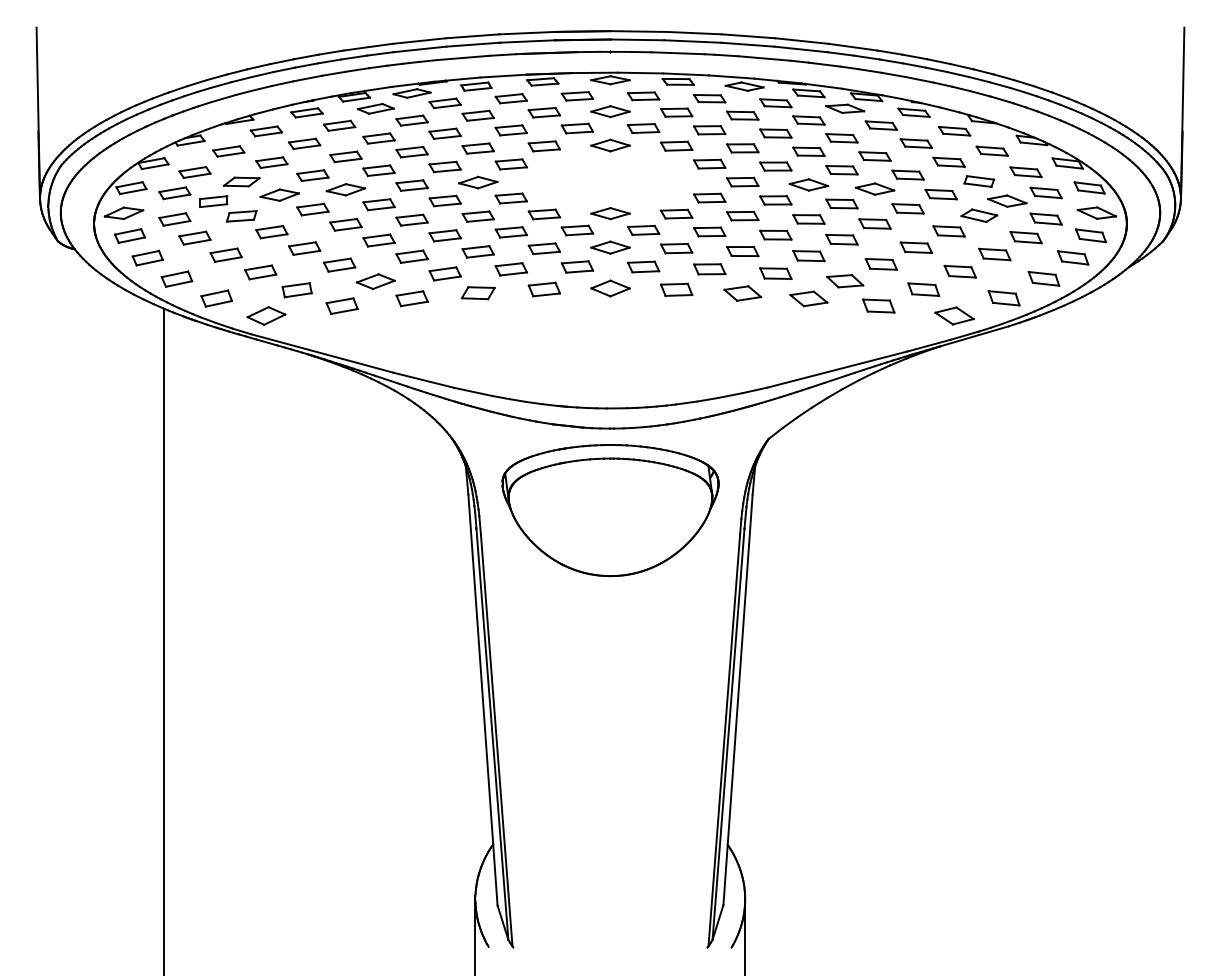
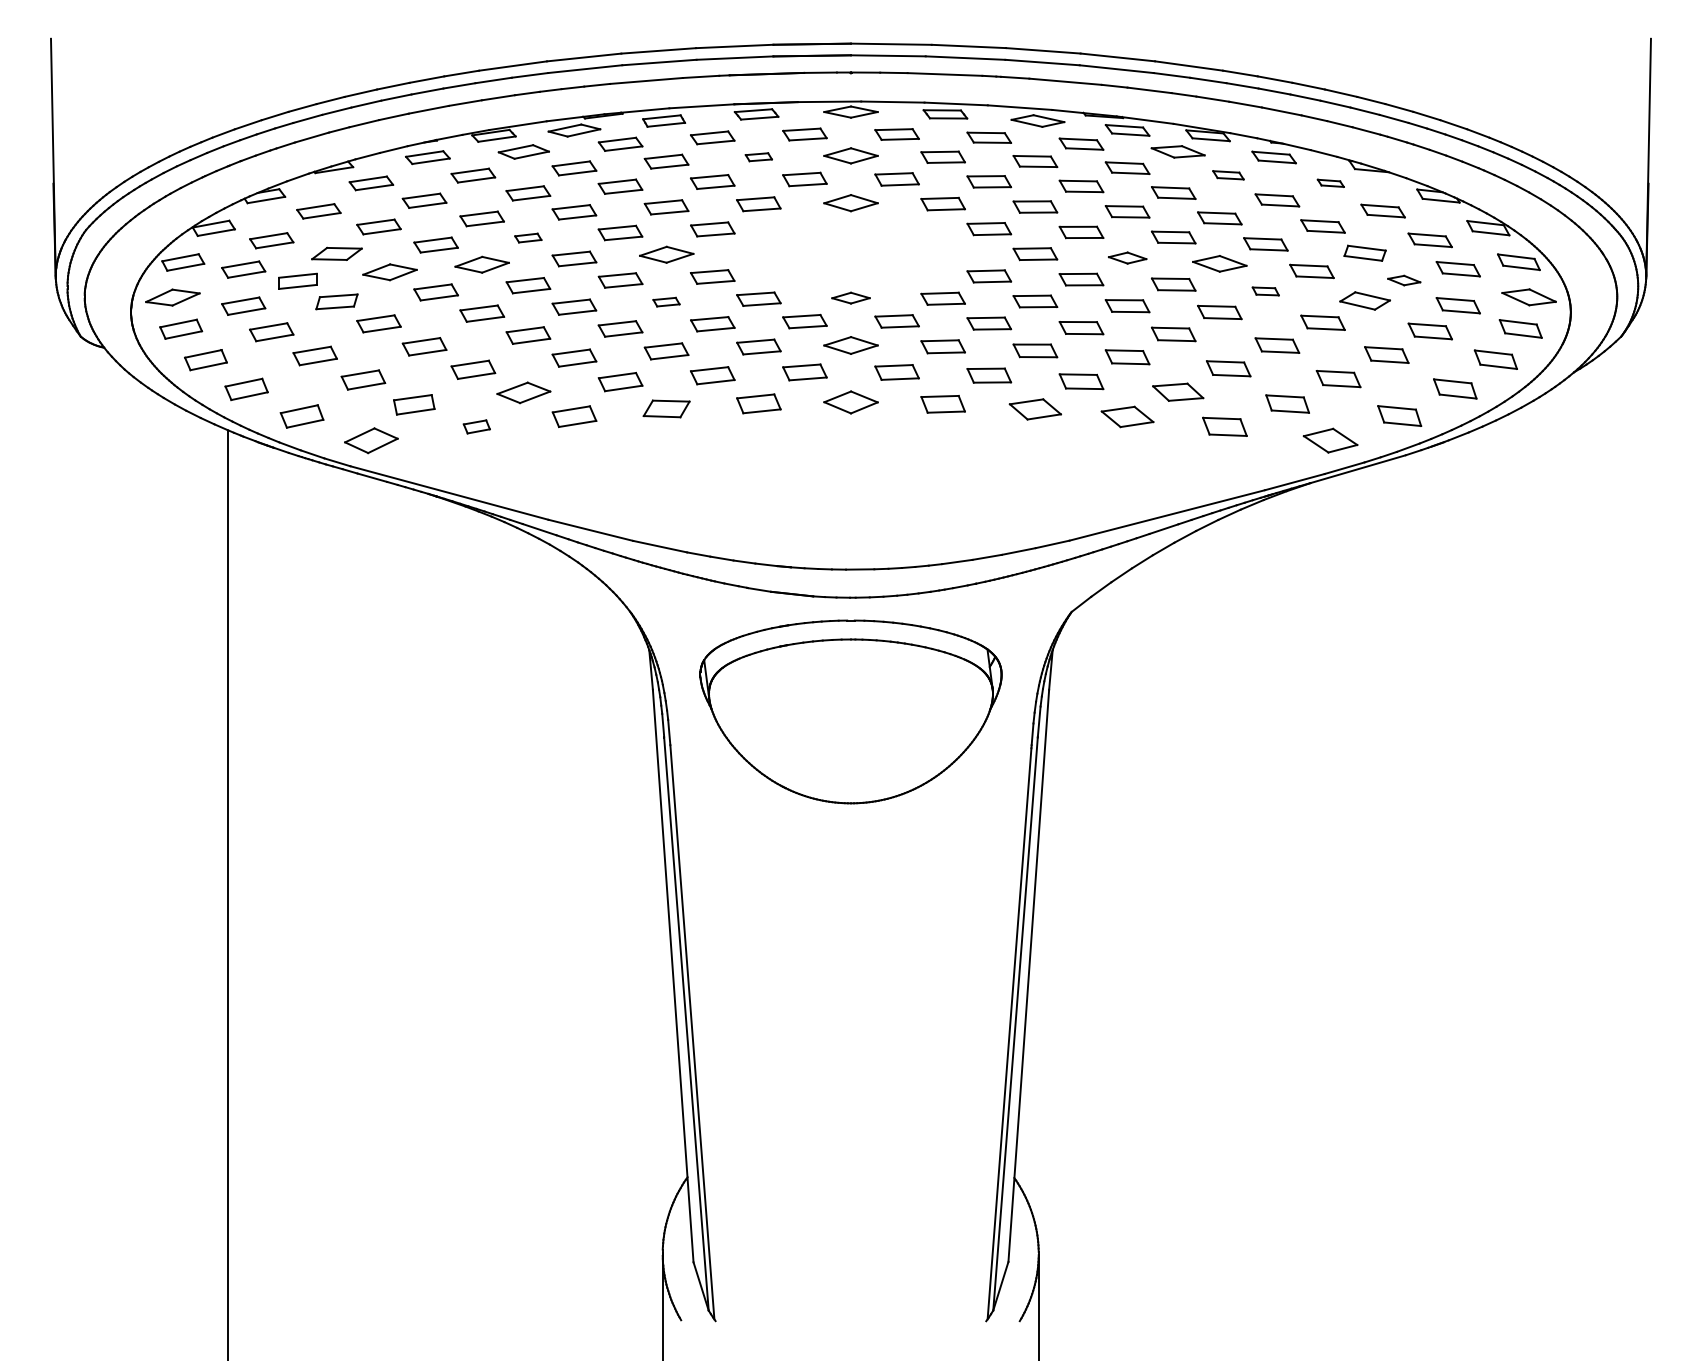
part: (544, 112) -> (758, 157), size x0.6
part: (880, 125) -> (1227, 175), size x0.7
part: (954, 131) -> (1330, 183), size x0.6
part: (378, 170) -> (527, 237), size x0.6
part: (808, 184) -> (1127, 257), size x0.7
part: (1007, 200) -> (1404, 279), size x0.6
part: (907, 208) -> (1265, 290), size x0.6
part: (610, 213) -> (851, 297), size x0.7
part: (477, 216) -> (665, 302), size x0.6
part: (341, 305) -> (476, 426), size x0.6

